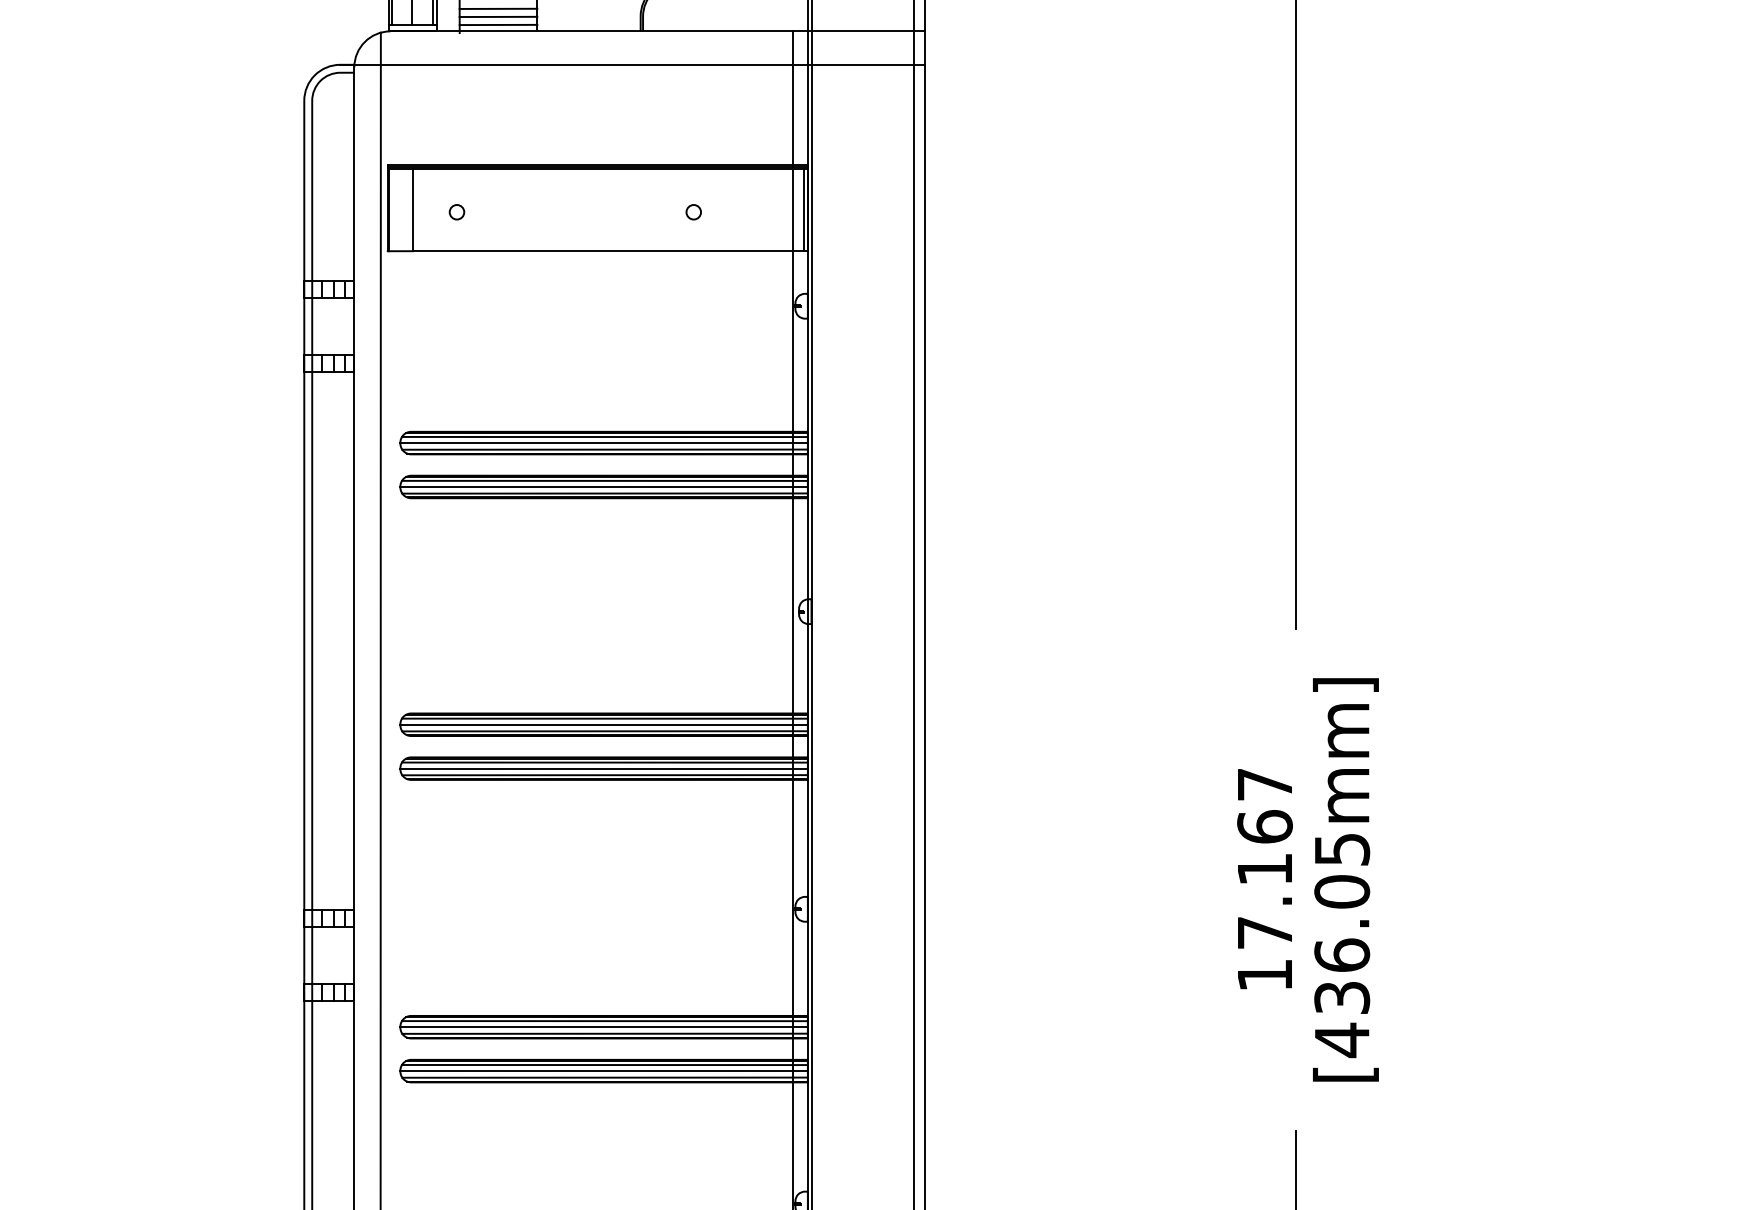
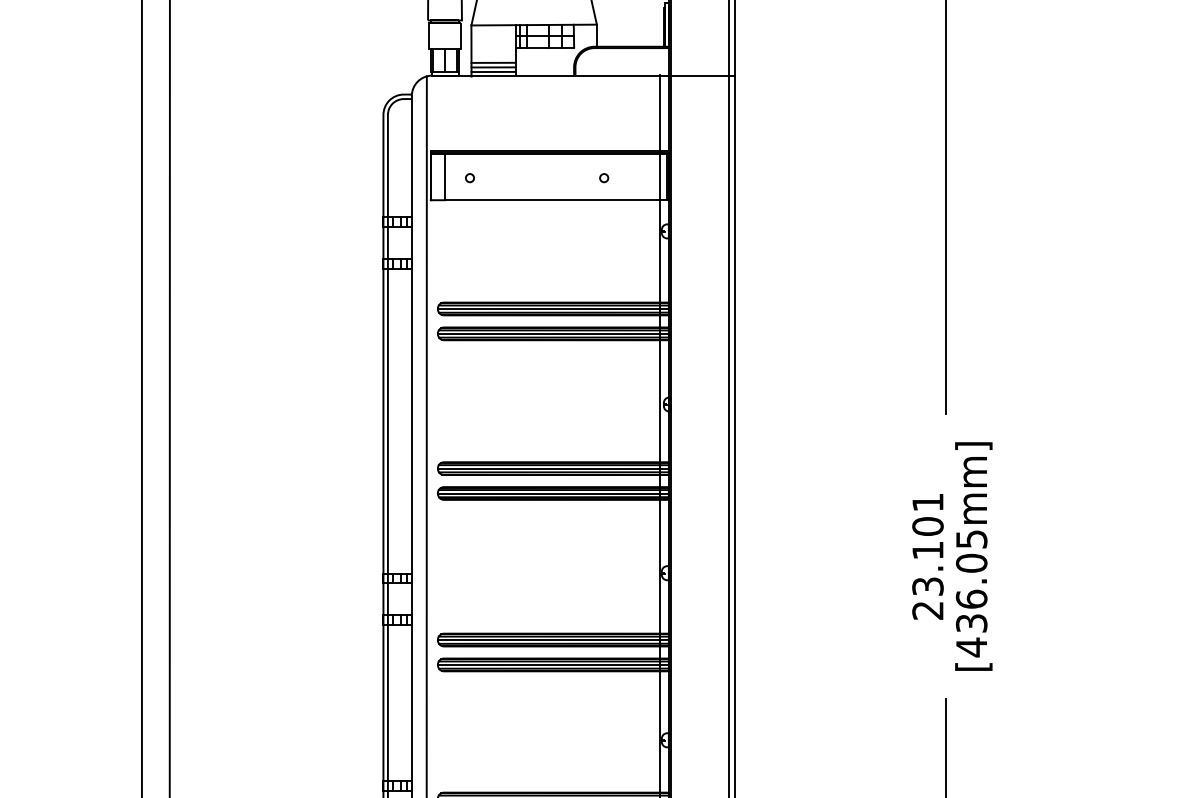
line: (632, 64) -> (569, 94), removed
text: (1264, 879) -> (927, 556), 17.167 -> 23.101

